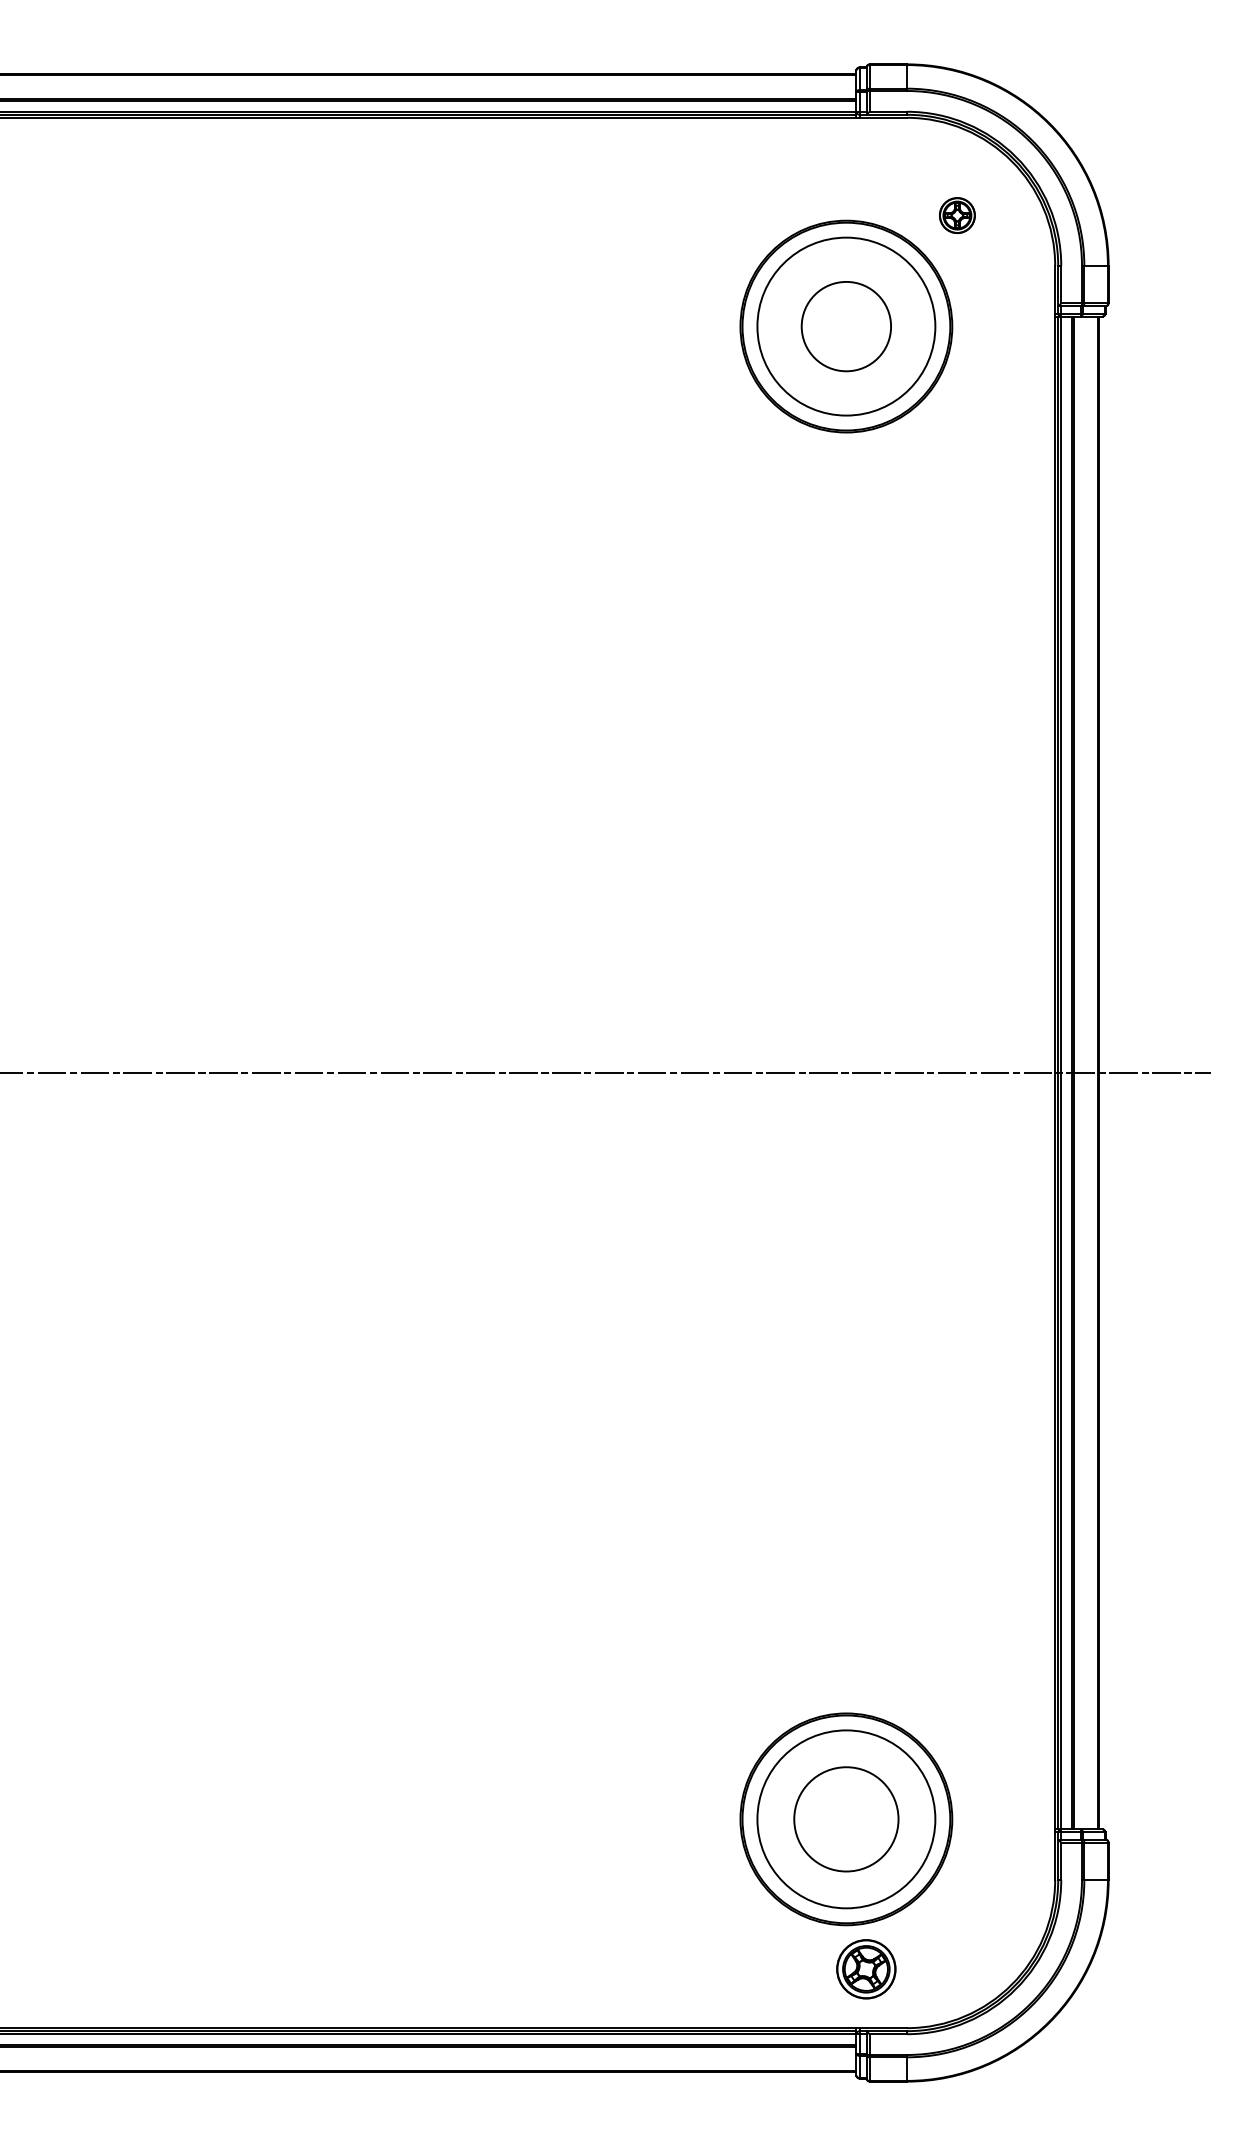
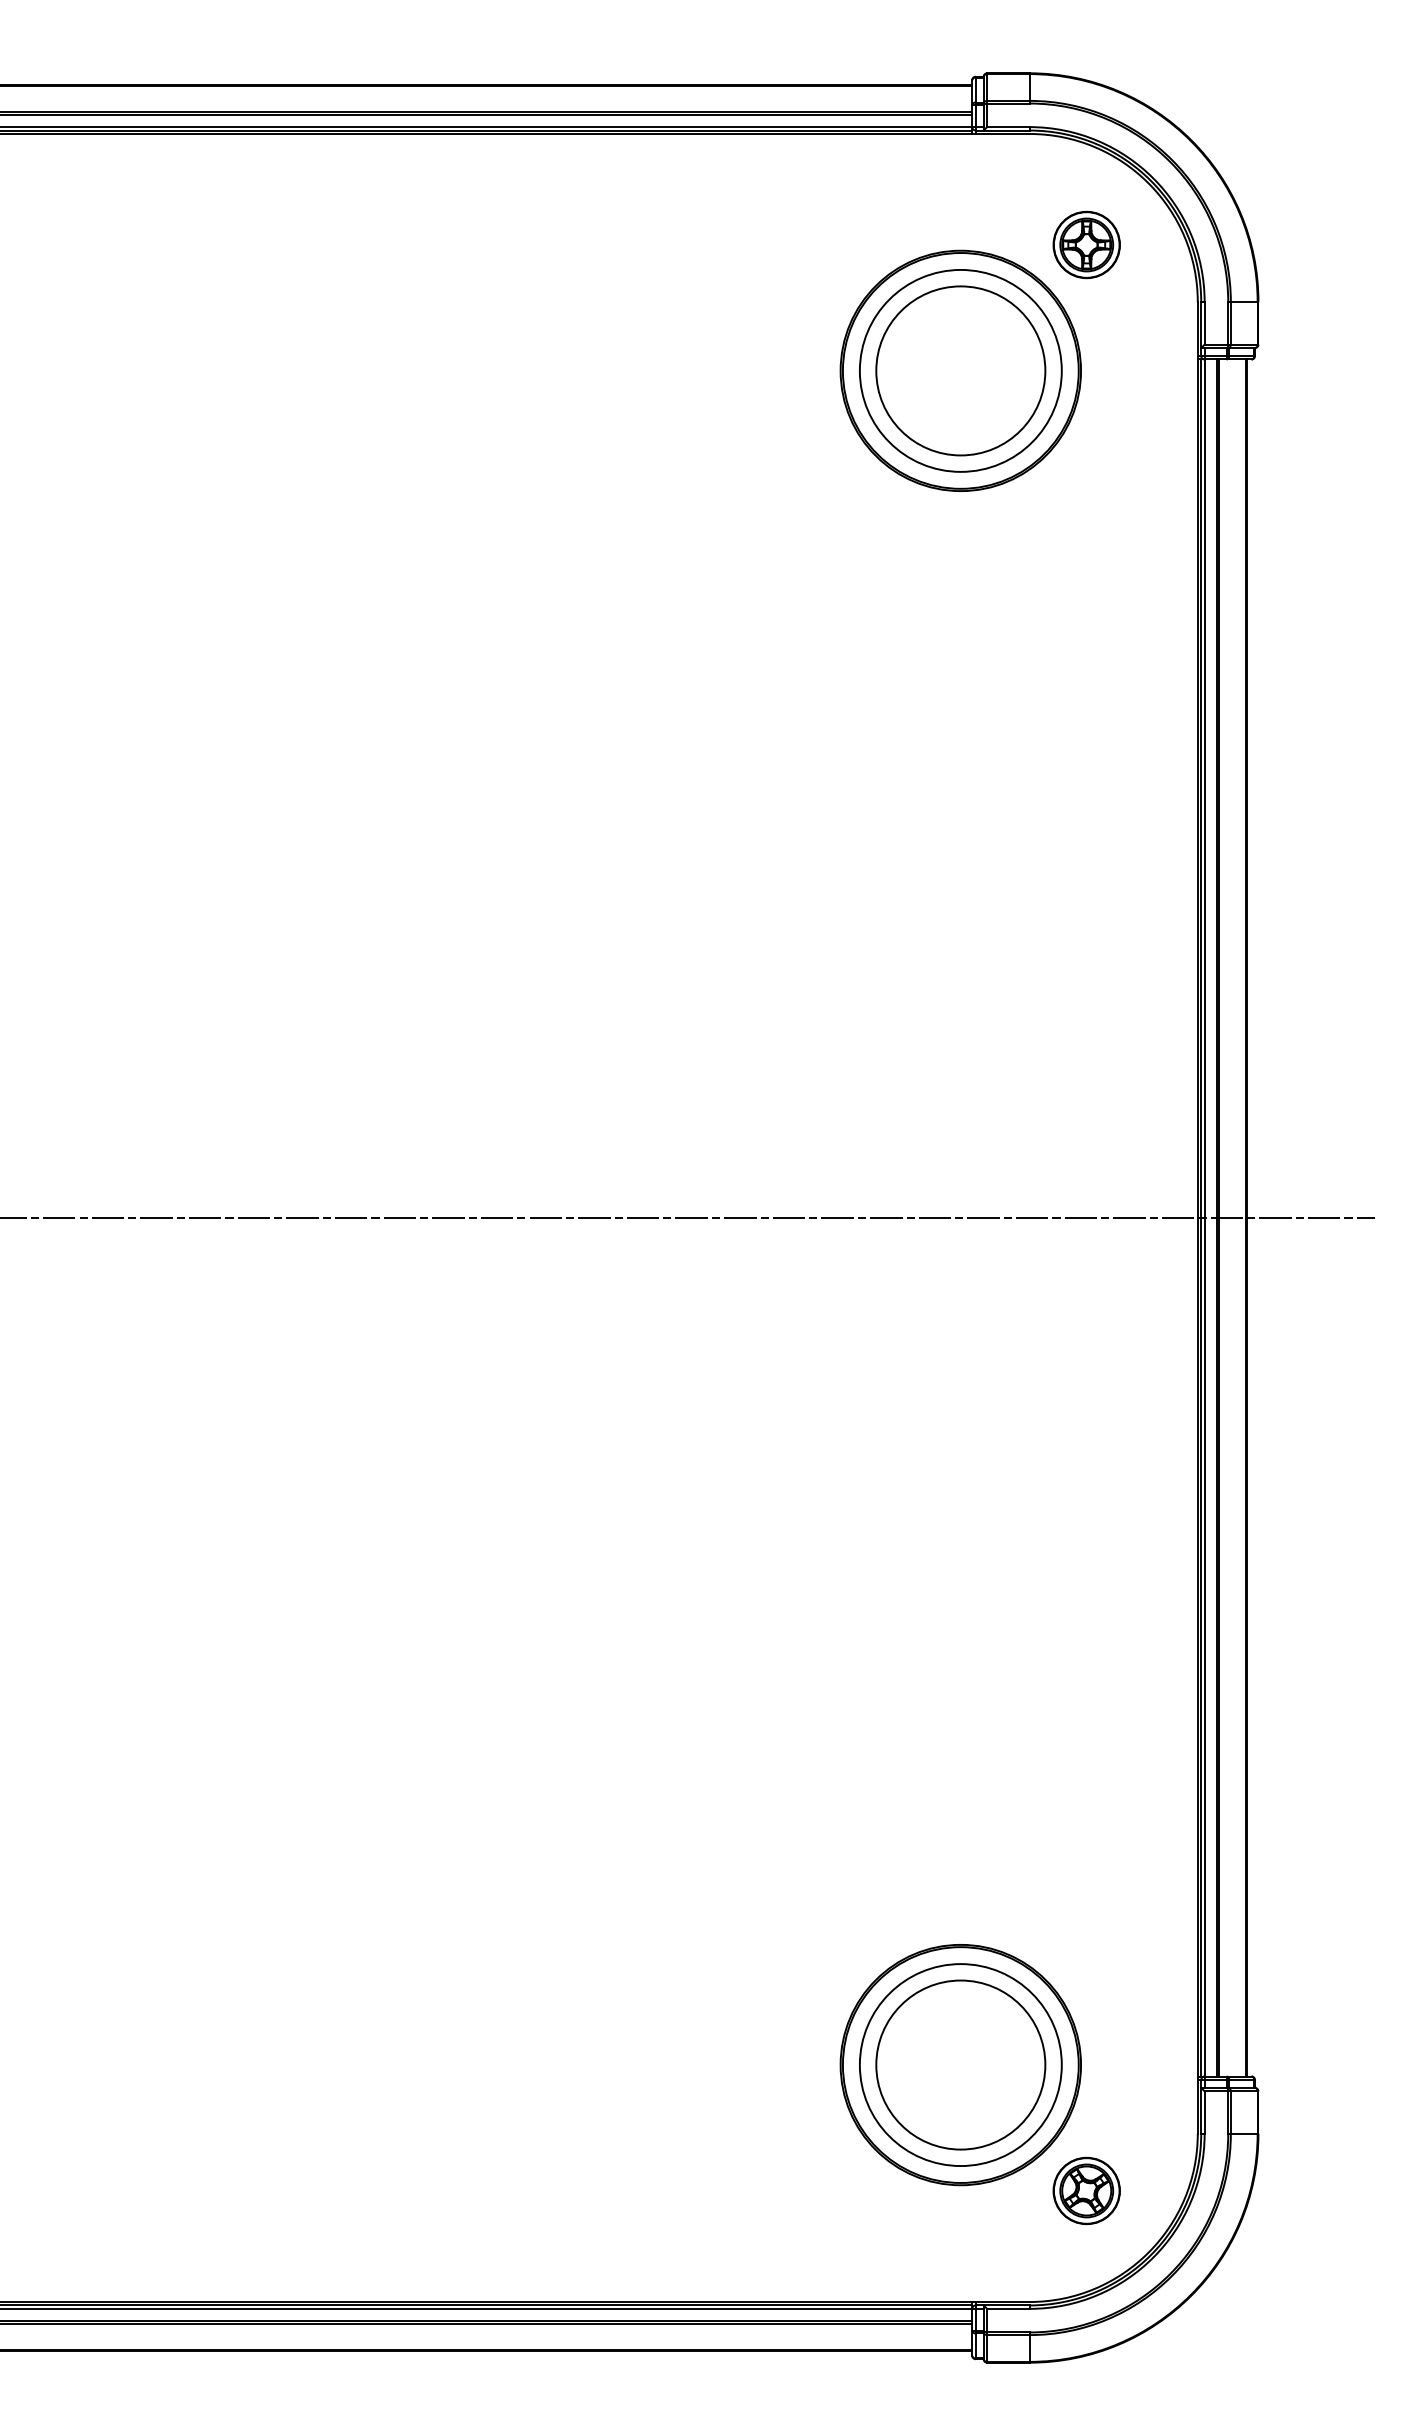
part: (957, 215) -> (1086, 244), size x1.67
circle: (845, 326) -> (959, 370), size x1.67
circle: (845, 1818) -> (959, 2064), size x1.43
part: (866, 1969) -> (1086, 2191), moved

